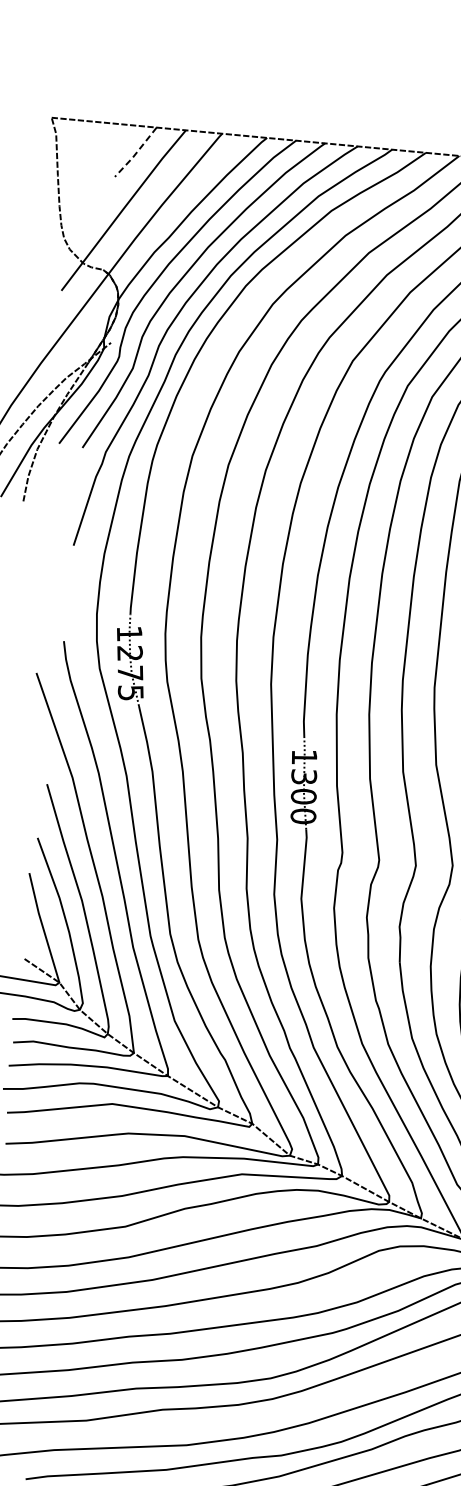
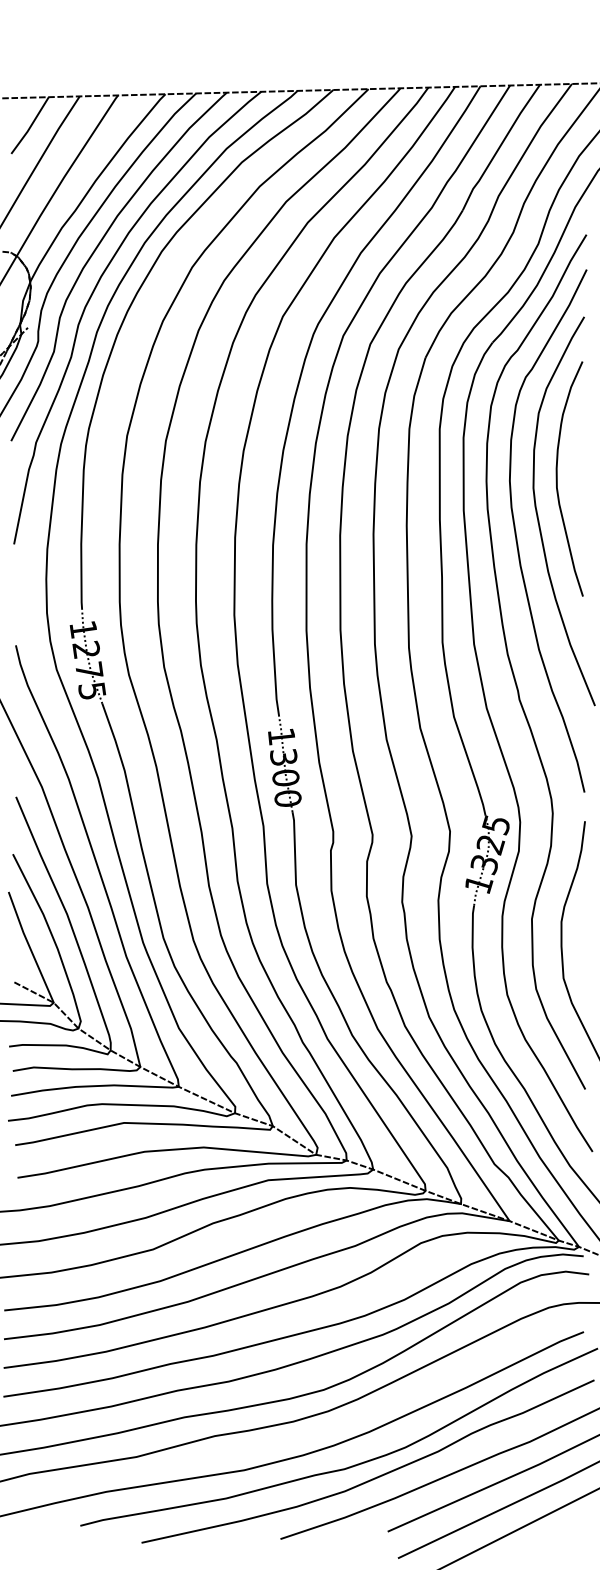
line: (136, 153) -> (30, 126), dashed -> solid

